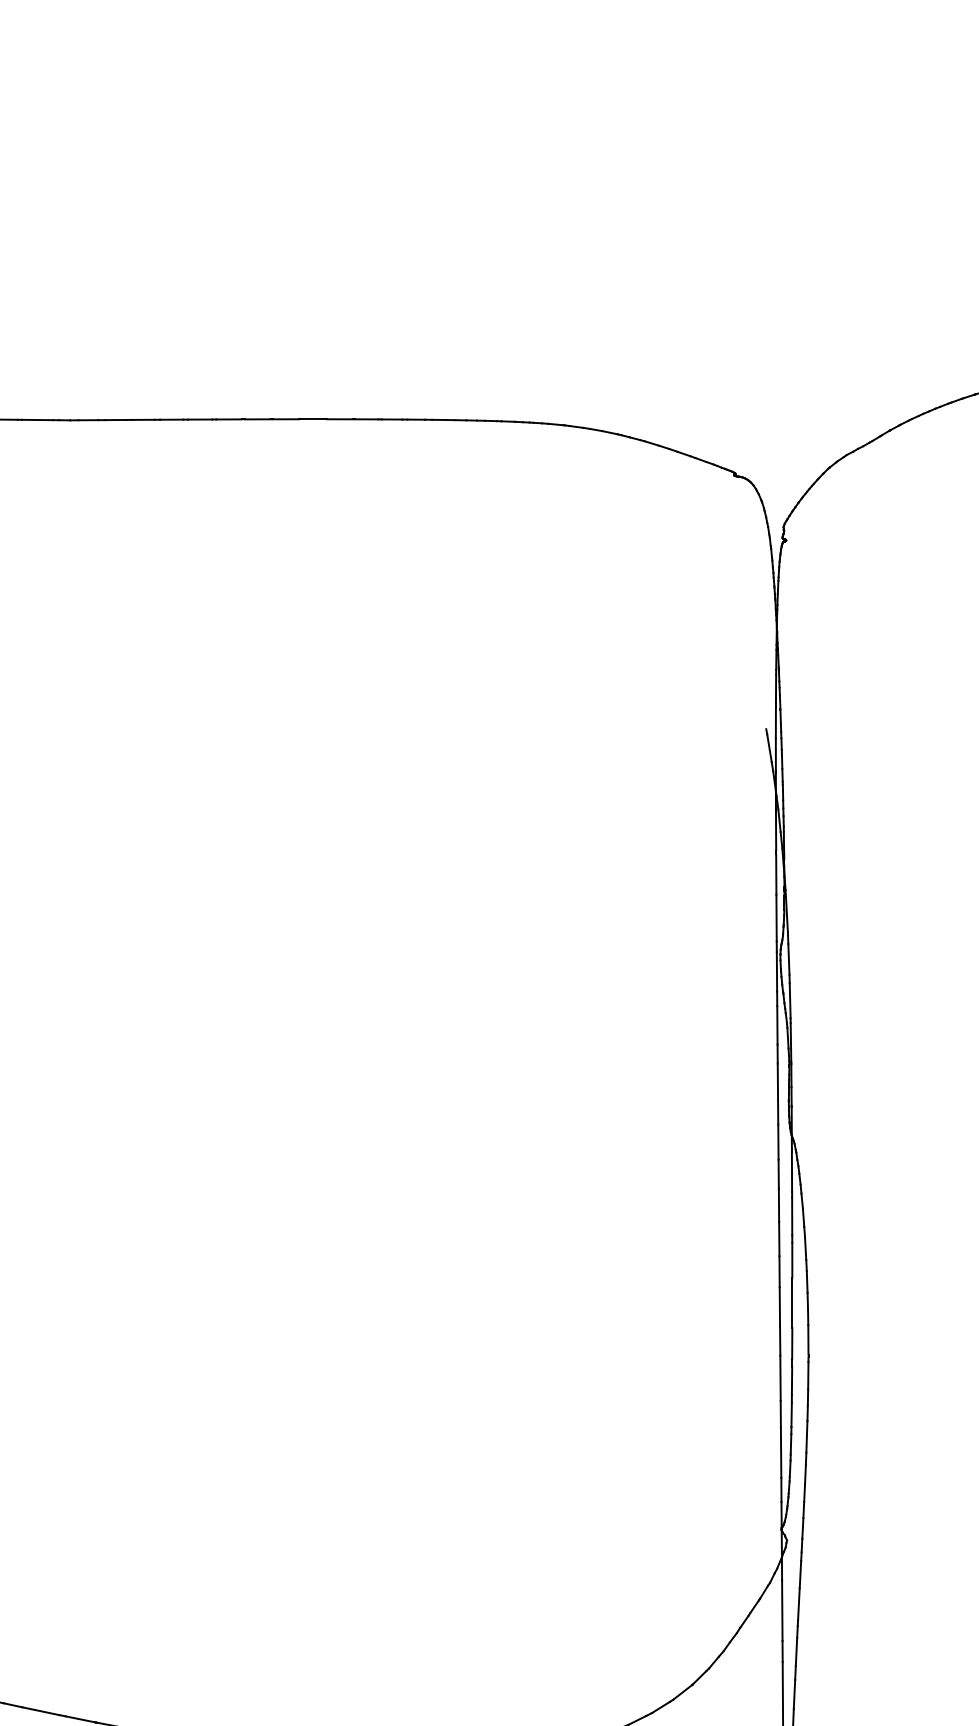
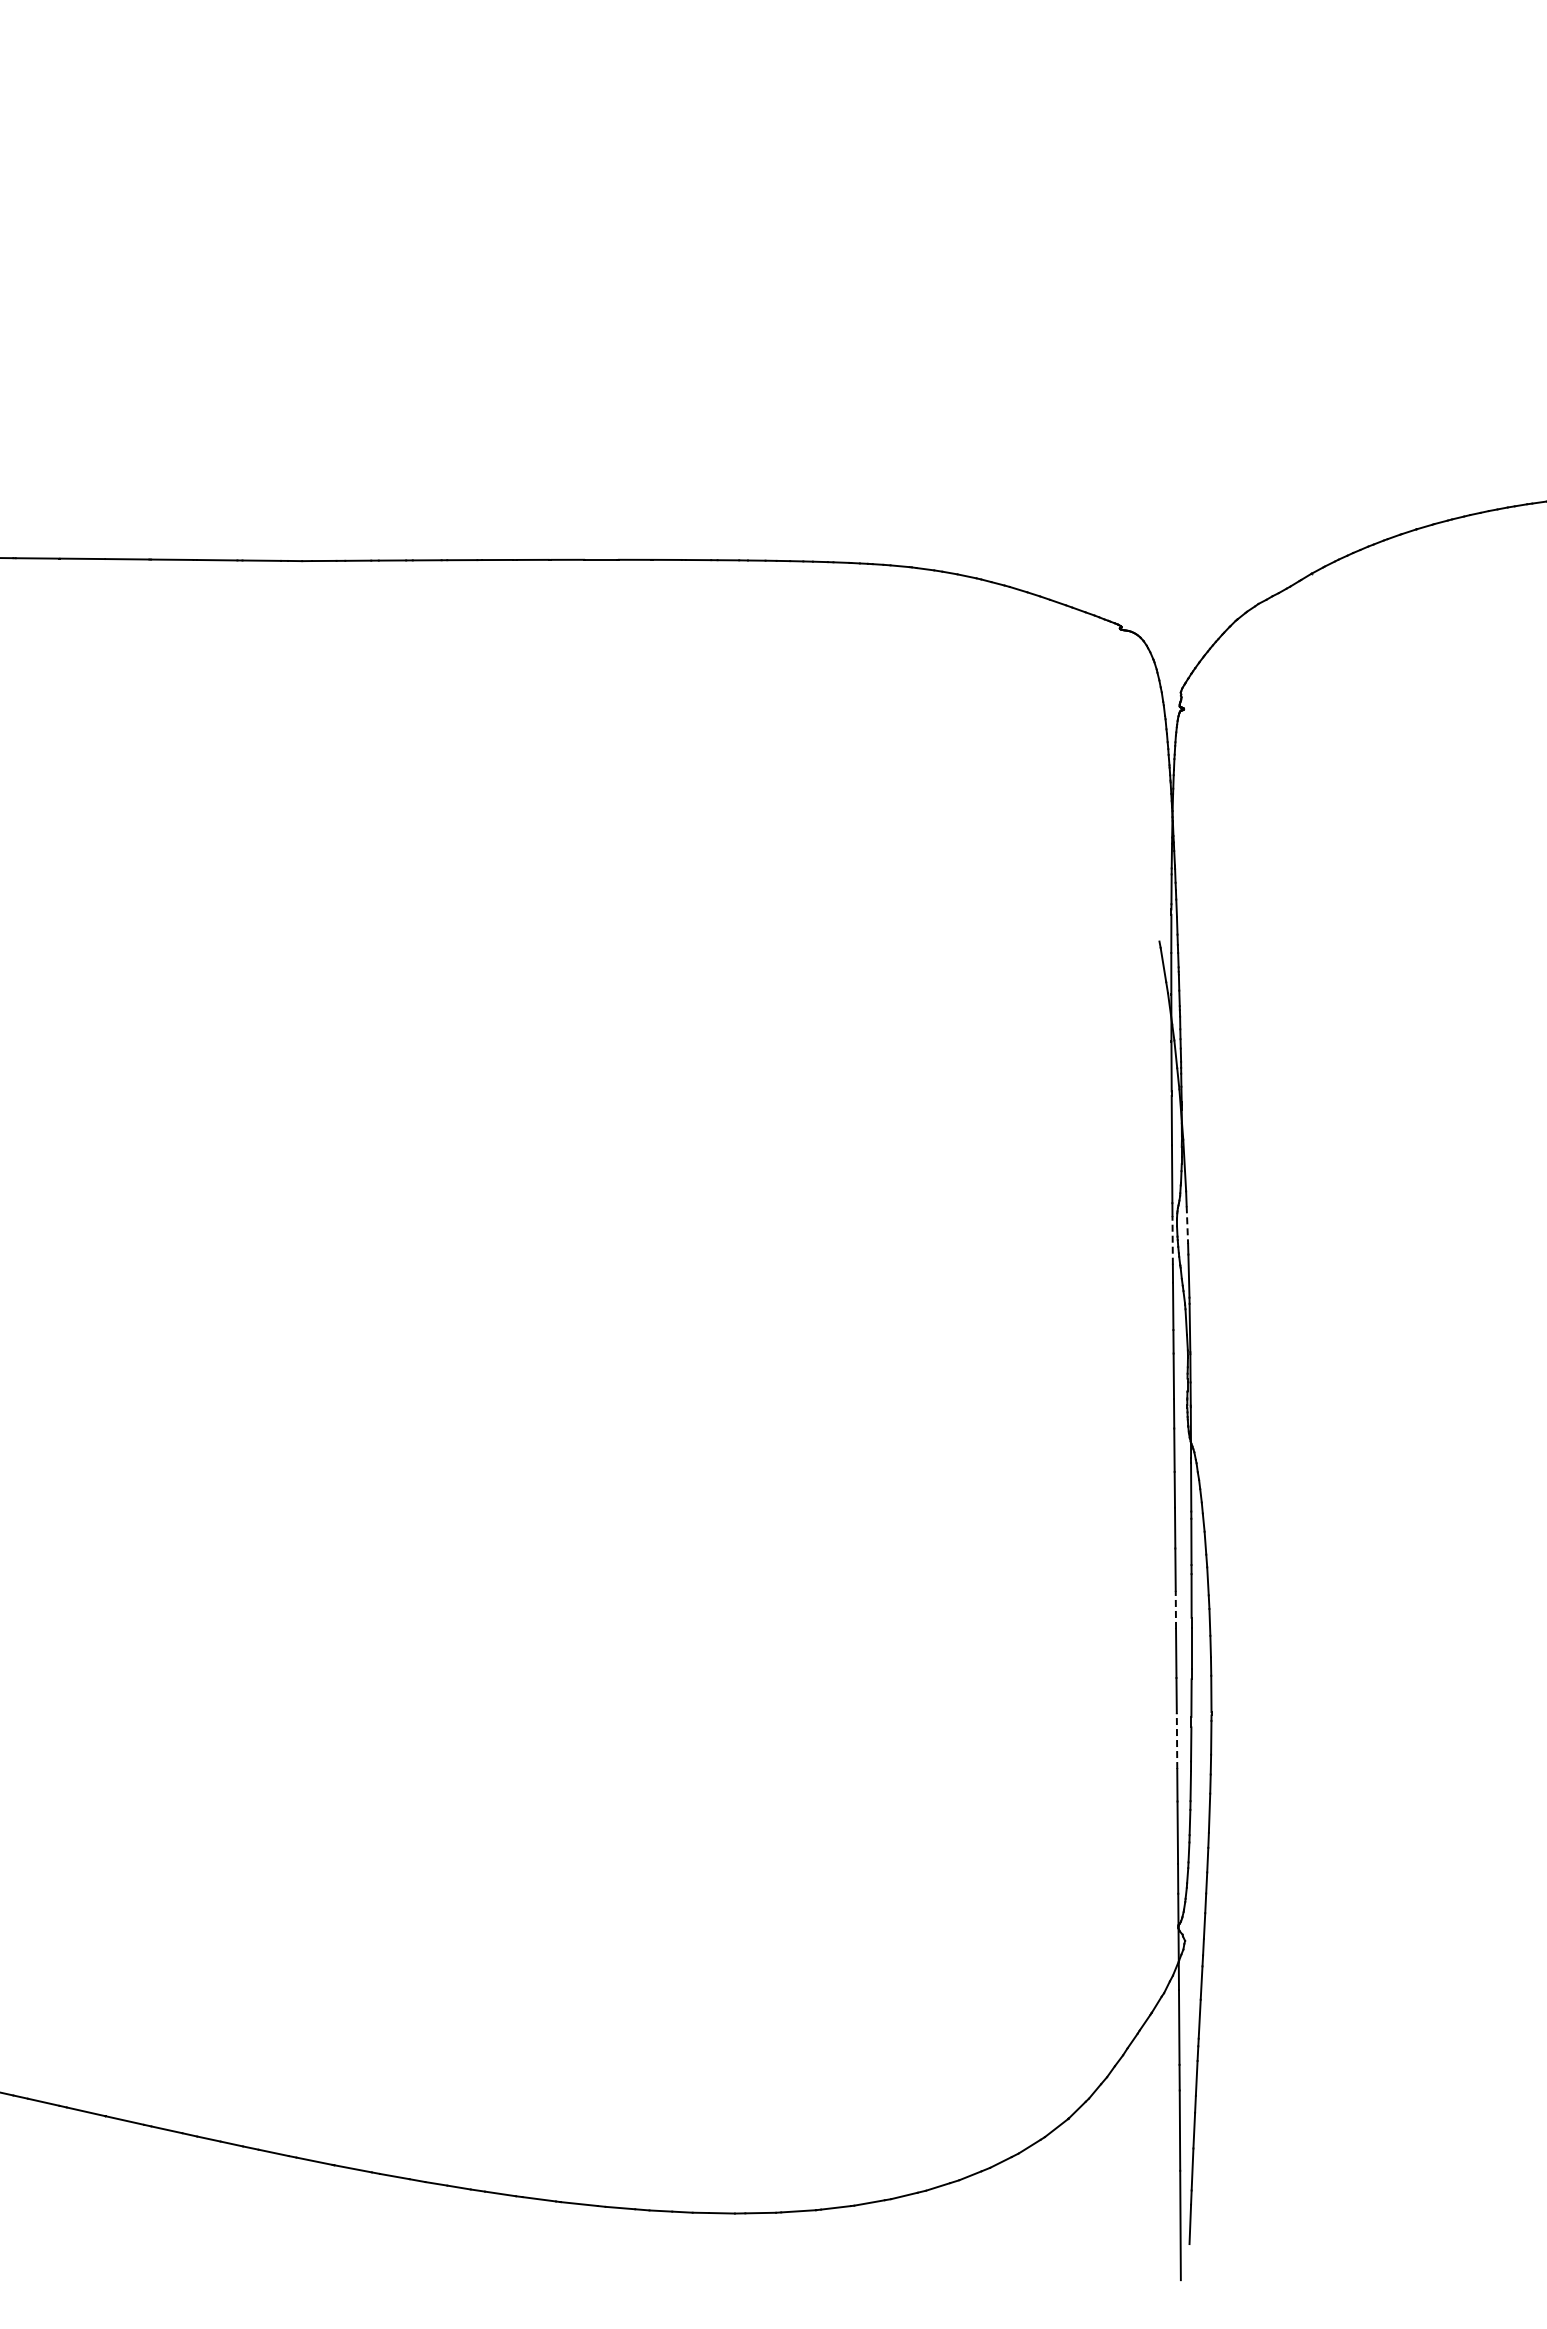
line: (789, 959) -> (1187, 1225), solid -> dashed
line: (776, 971) -> (1172, 1239), solid -> dashed
line: (779, 1271) -> (1175, 1609), solid -> dashed
line: (780, 1378) -> (1177, 1741), solid -> dashed

